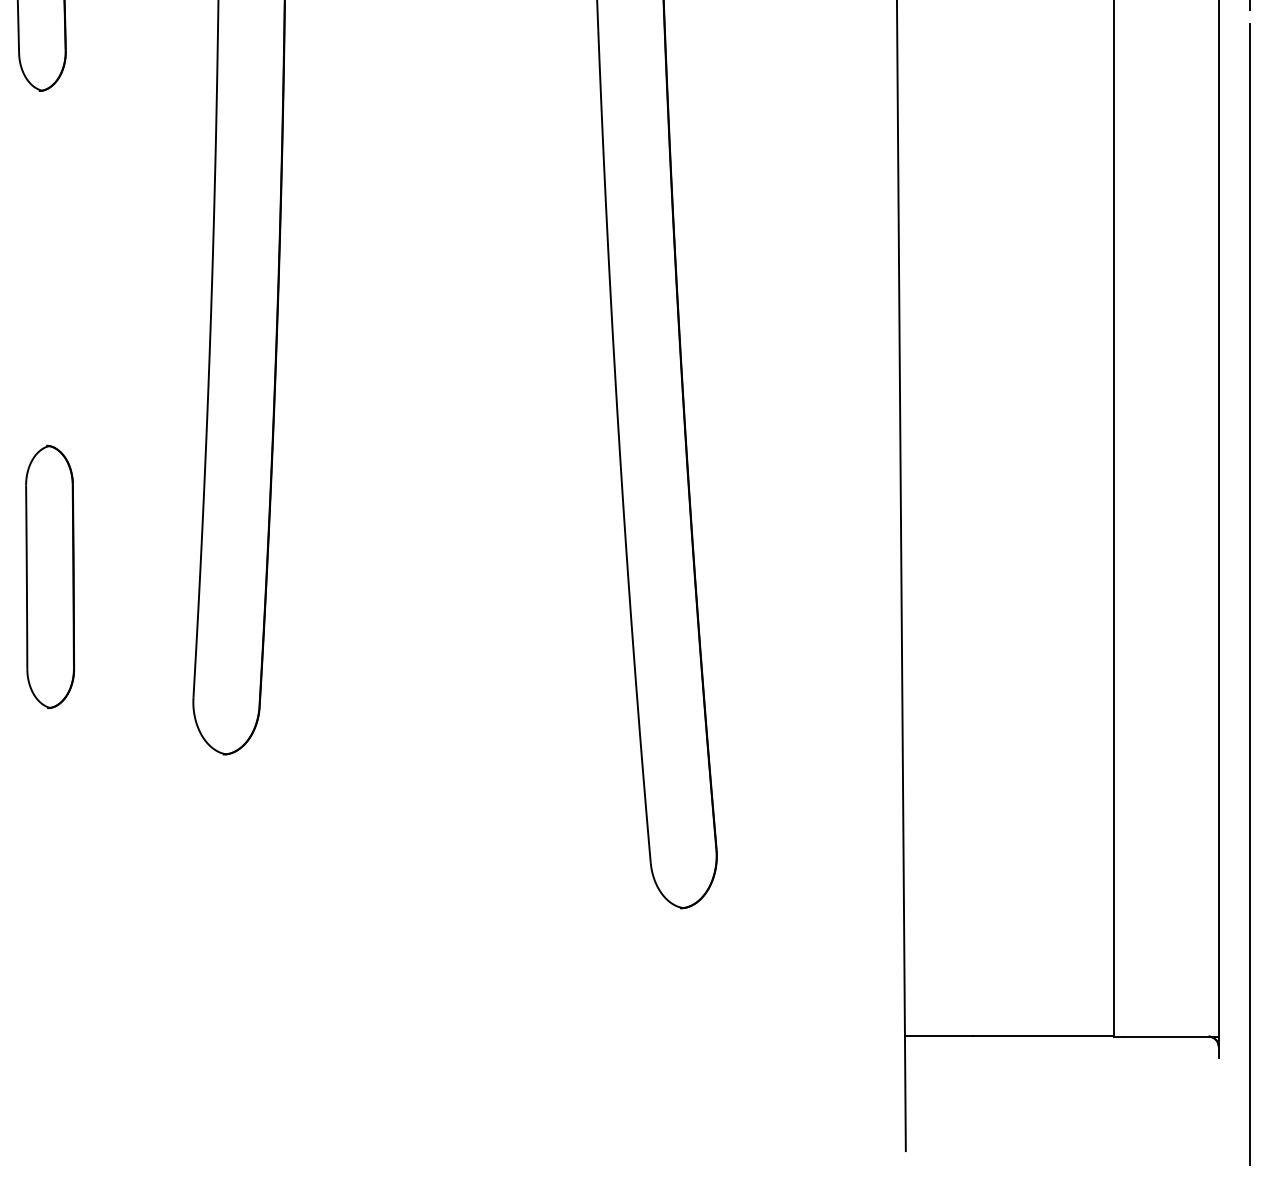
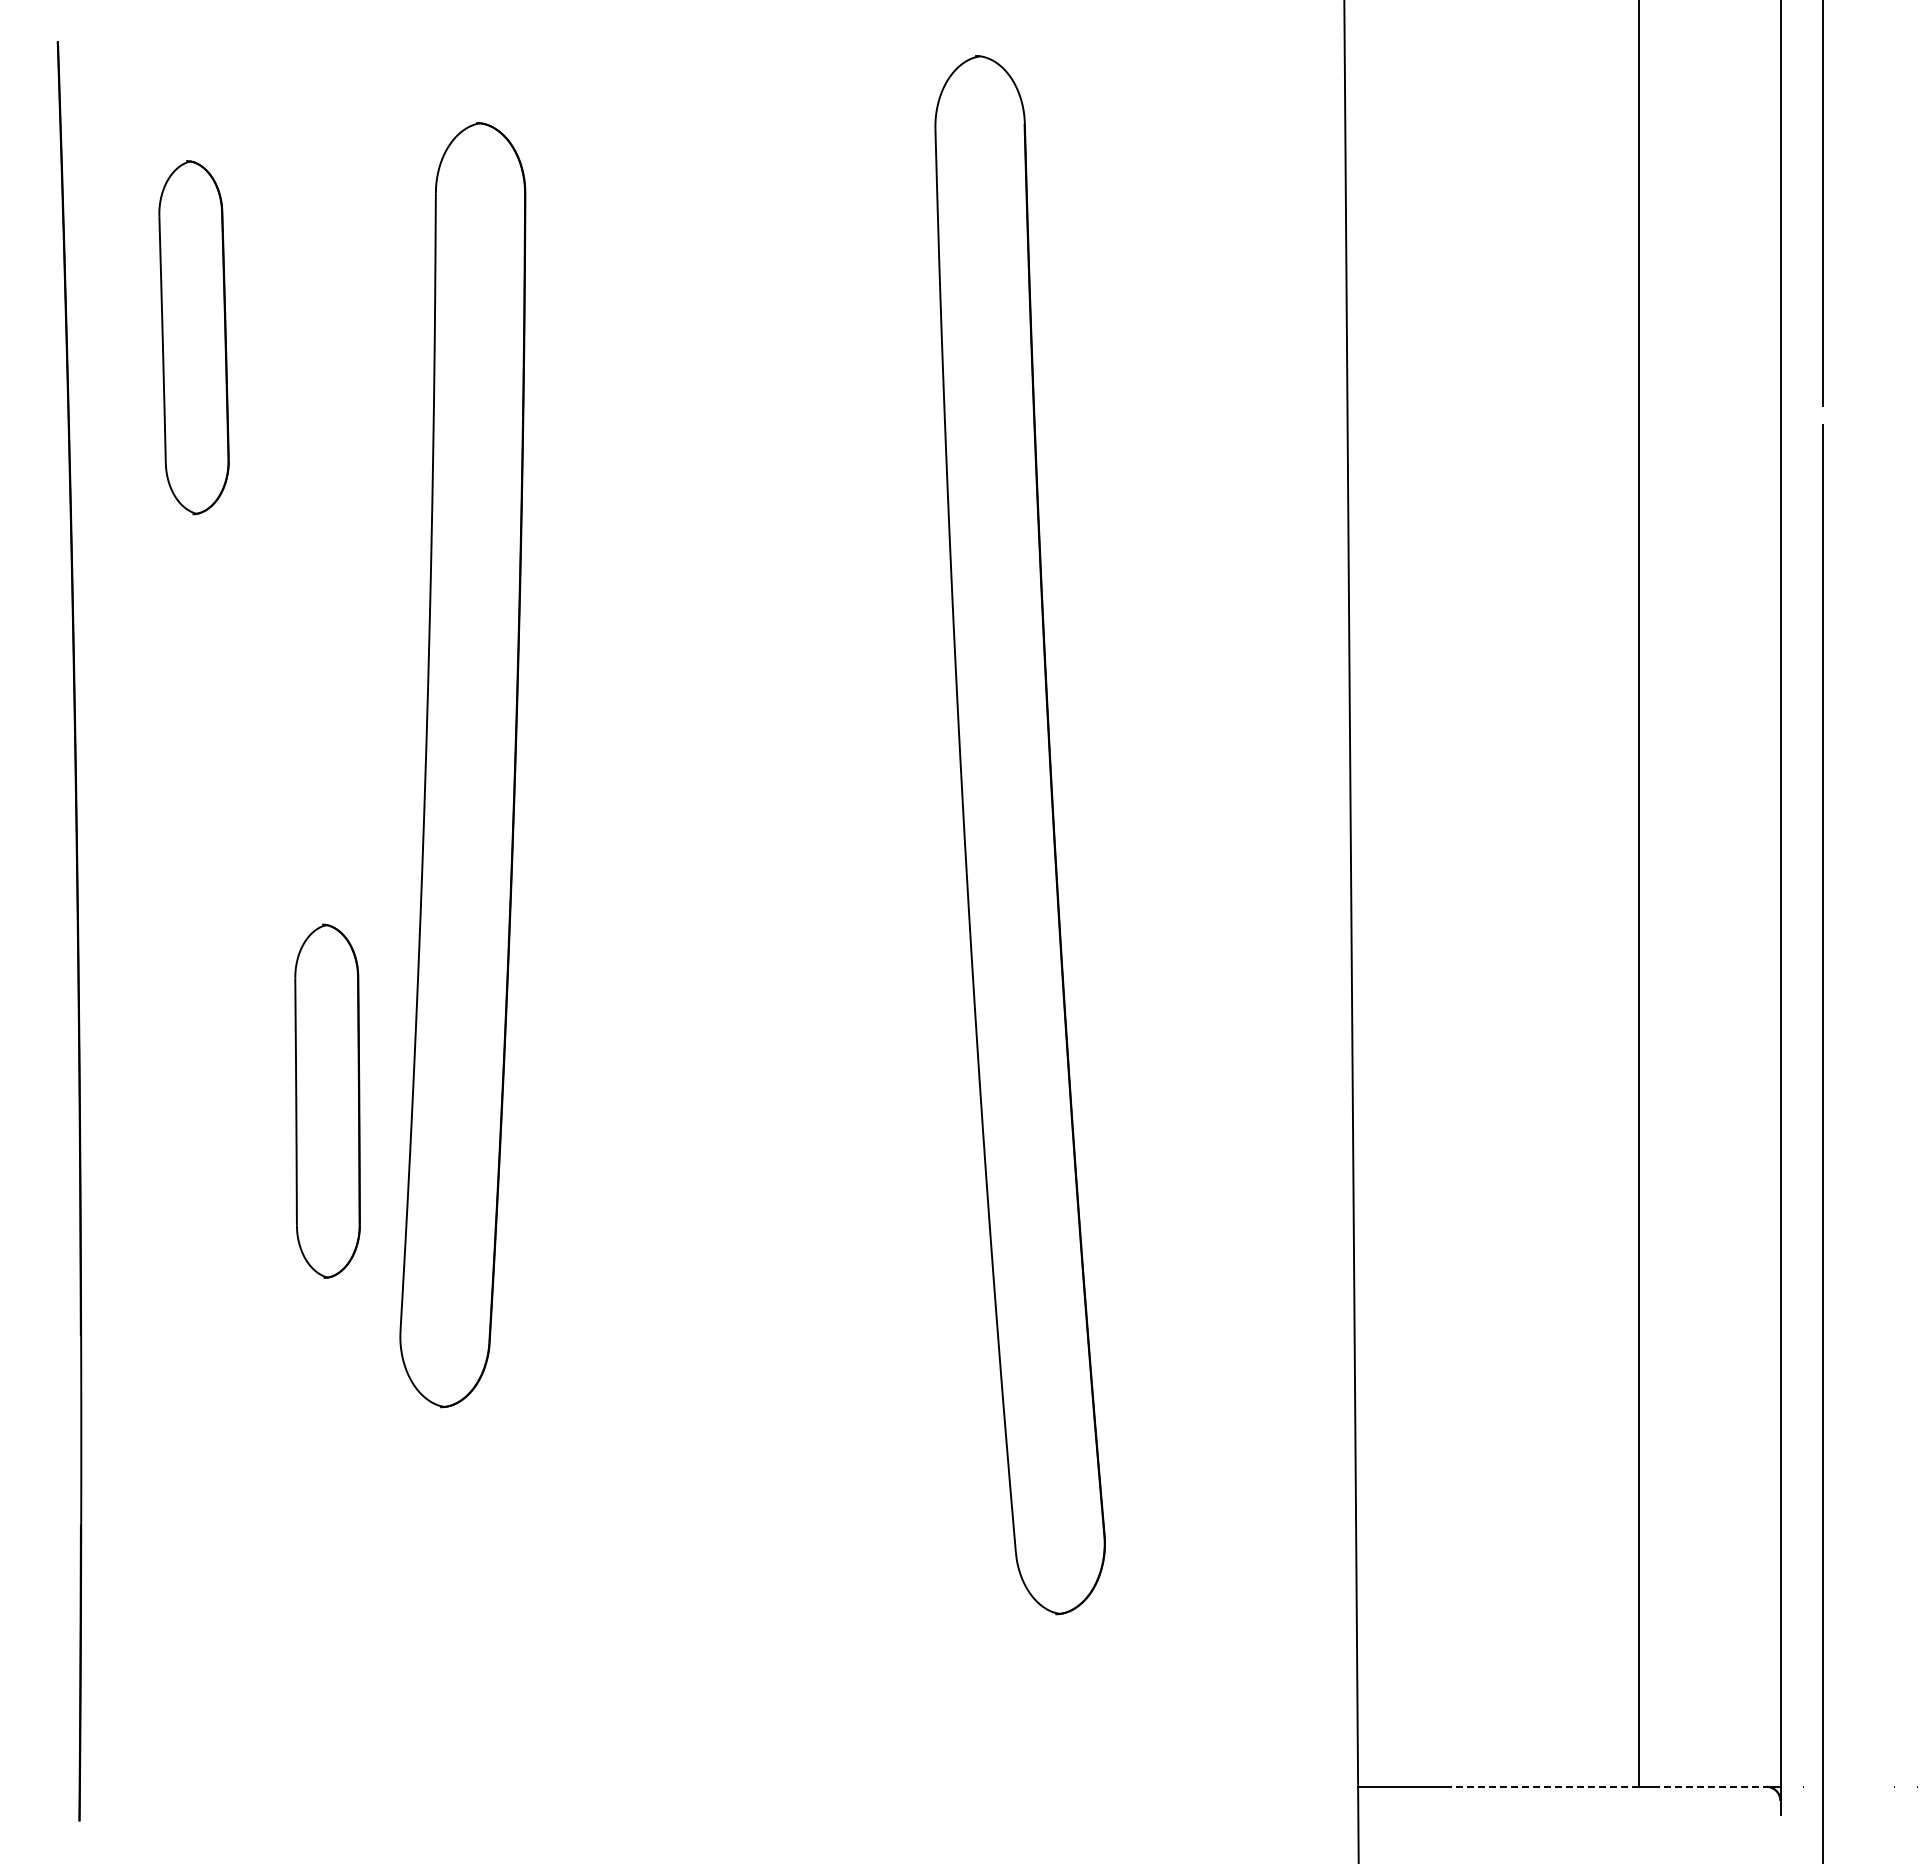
part: (50, 576) -> (327, 1100), moved
line: (1043, 1036) -> (1544, 1786), solid -> dashed
line: (1166, 1036) -> (1709, 1786), solid -> dashed

